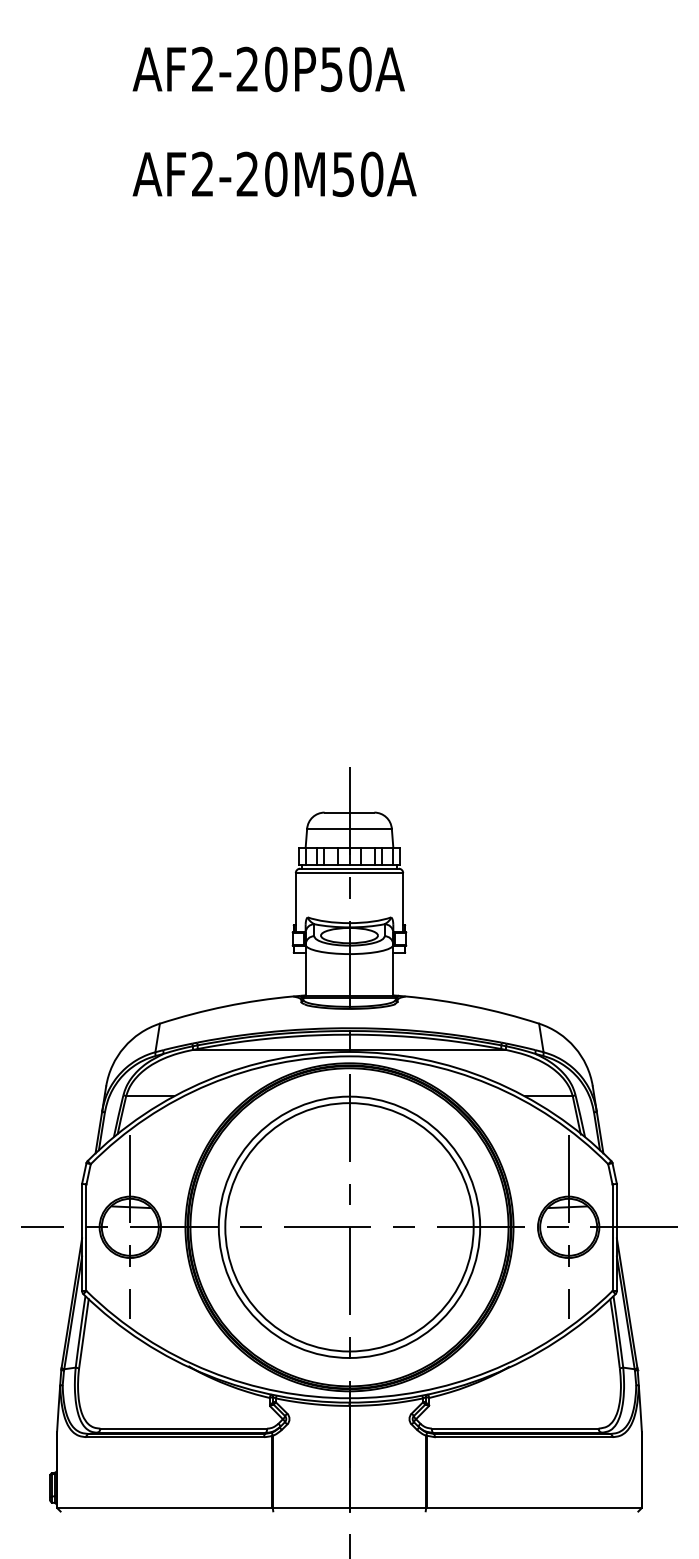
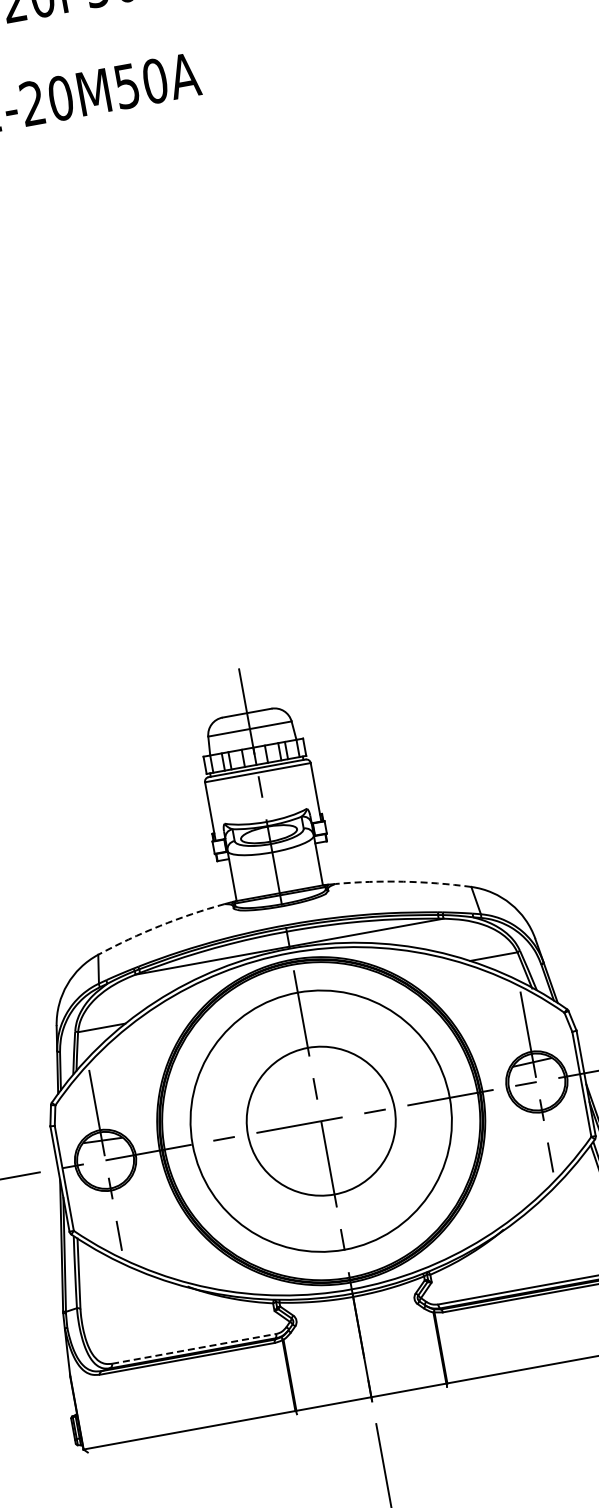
arc: (225, 1006) -> (159, 926), solid -> dashed
arc: (473, 1006) -> (403, 881), solid -> dashed
circle: (349, 1227) -> (321, 1121), size x0.6
line: (184, 1428) -> (194, 1348), solid -> dashed

